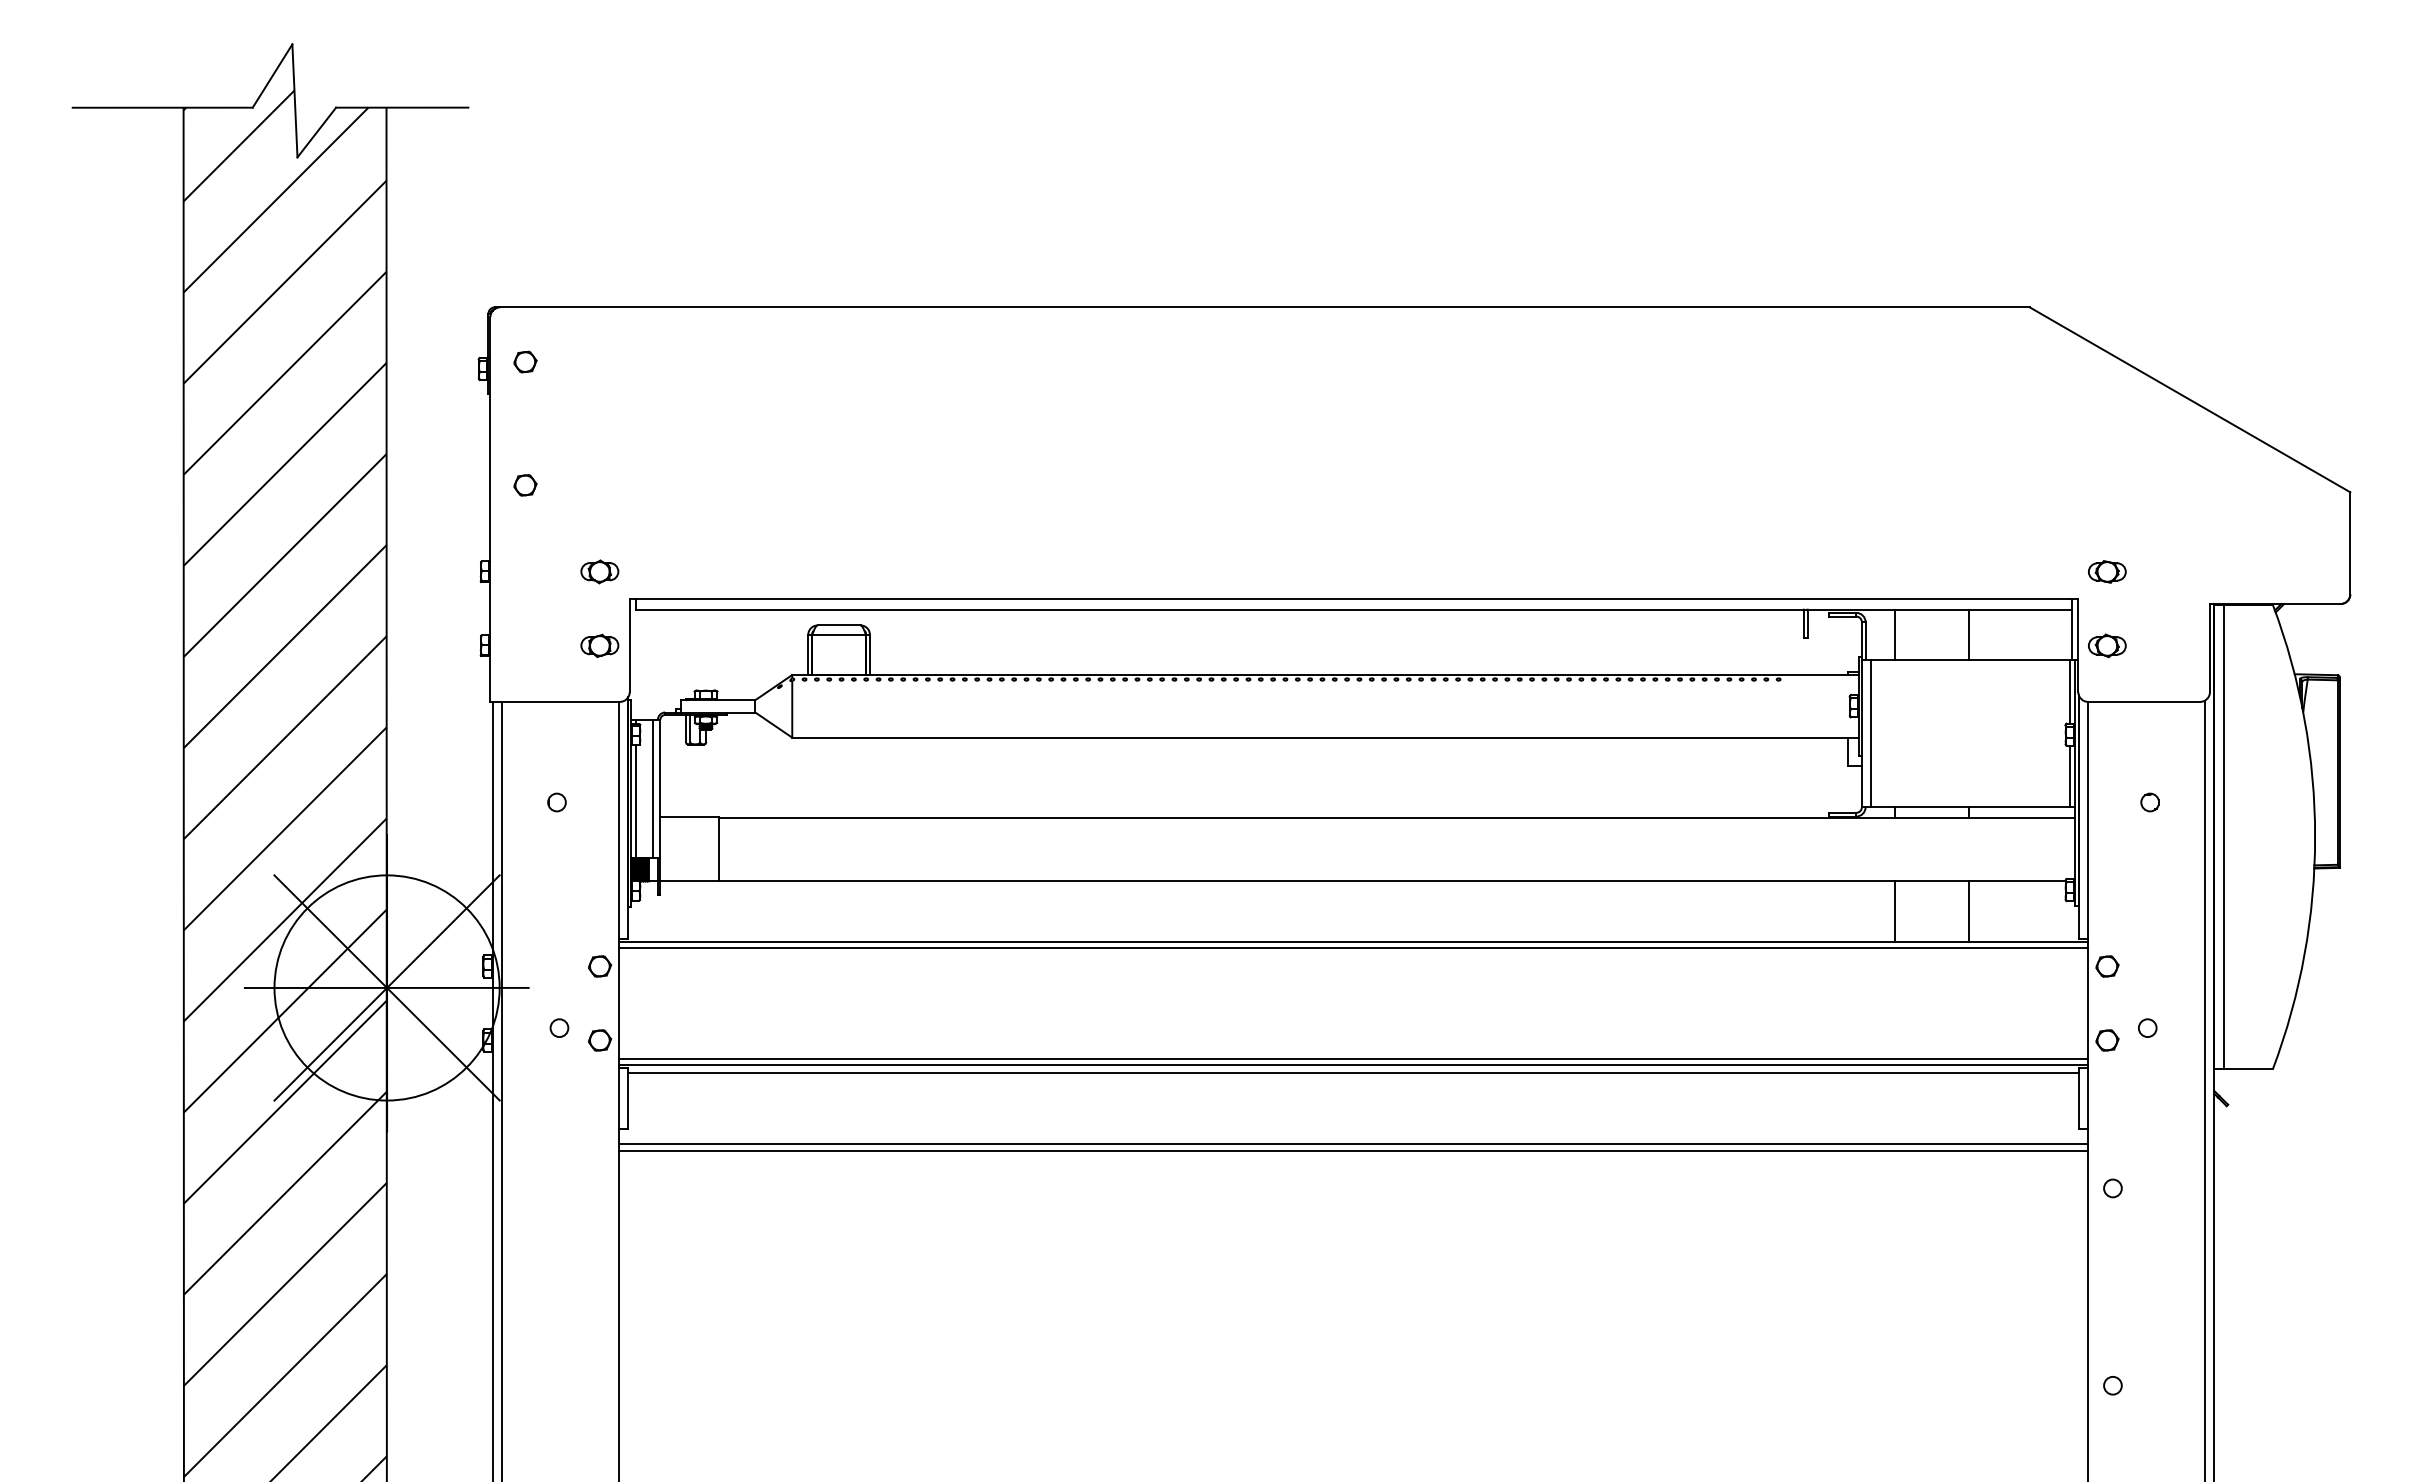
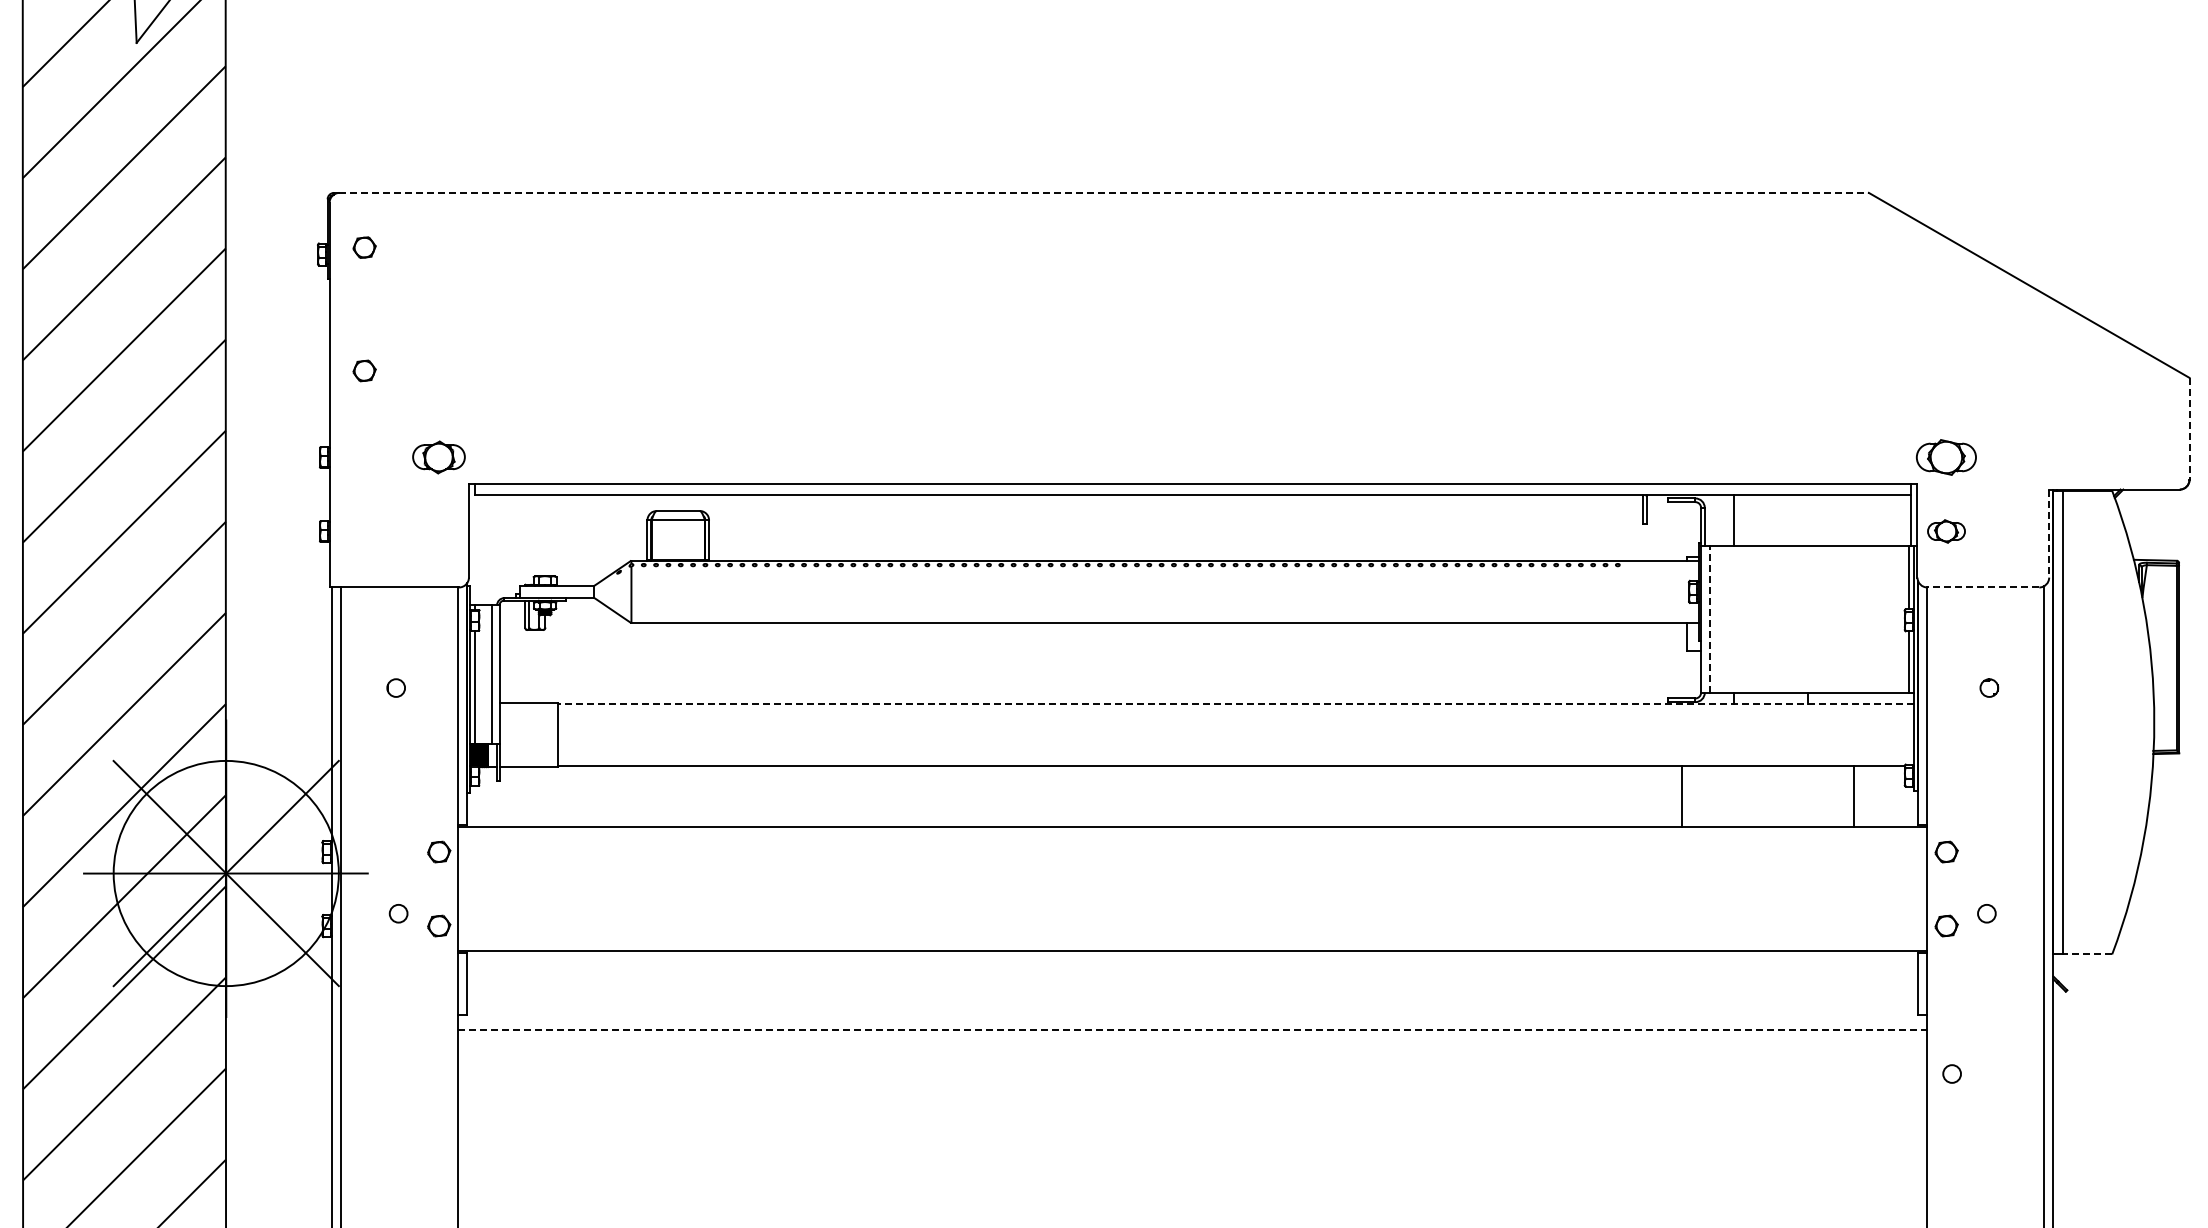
line: (1265, 307) -> (1104, 193), solid -> dashed
line: (2350, 543) -> (2189, 429), solid -> dashed
part: (599, 571) -> (438, 457), size x1.4
part: (2107, 571) -> (1946, 457), size x1.6
line: (1969, 634) -> (1808, 520), removed
part: (599, 645) -> (438, 531), removed
line: (2209, 648) -> (2048, 534), solid -> dashed
line: (2144, 701) -> (1983, 587), solid -> dashed
line: (1871, 733) -> (1710, 619), solid -> dashed
line: (1396, 818) -> (1235, 704), solid -> dashed
line: (1895, 910) -> (1682, 796), moved
line: (1969, 910) -> (1854, 796), moved
line: (1353, 948) -> (1192, 834), removed
line: (1353, 1058) -> (1192, 944), removed
line: (2248, 1068) -> (2087, 954), solid -> dashed
line: (1353, 1072) -> (1192, 958), removed
line: (1353, 1144) -> (1192, 1030), solid -> dashed
line: (1353, 1151) -> (1192, 1037), removed

